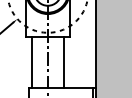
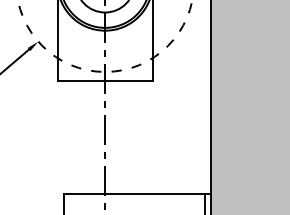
line: (31, 62) -> (69, 137), removed
line: (63, 62) -> (139, 137), removed

